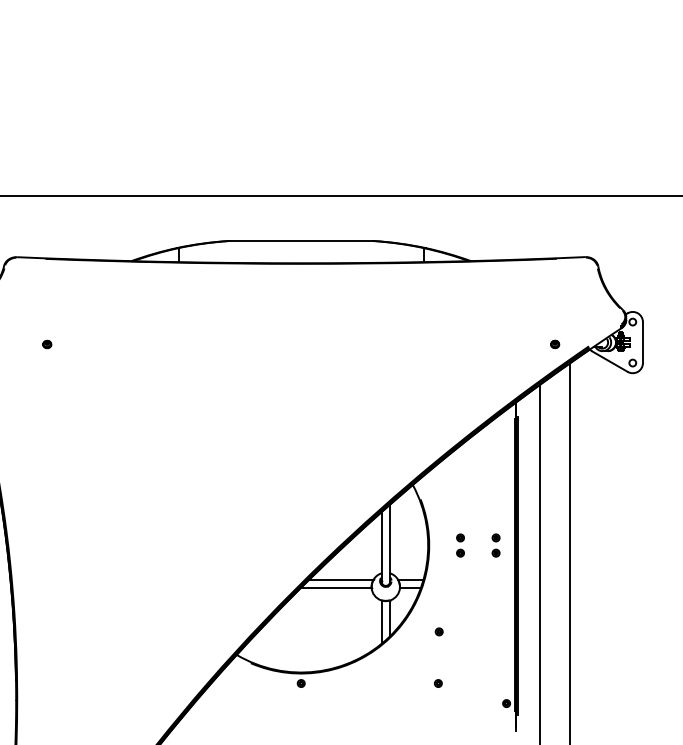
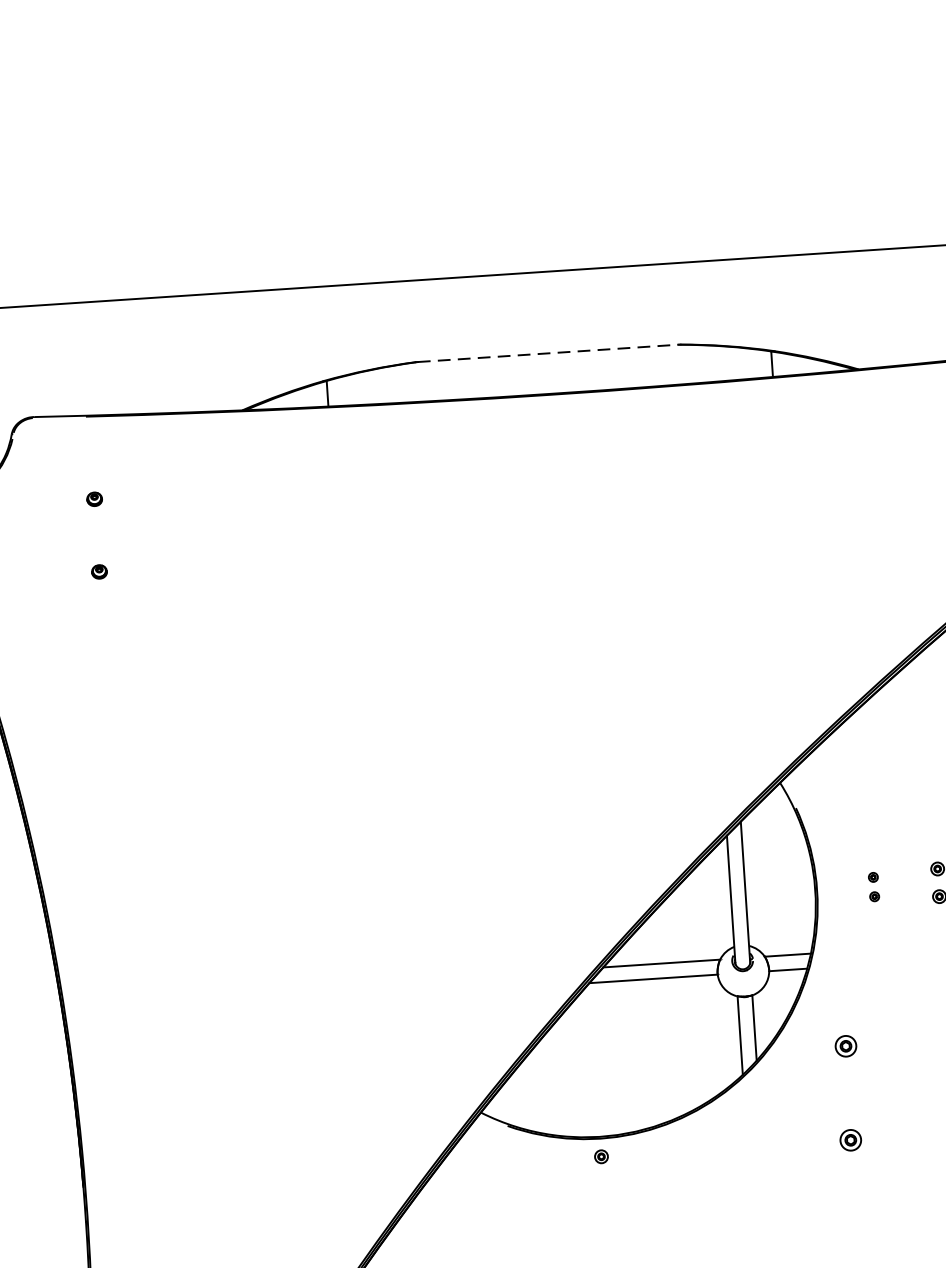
line: (301, 241) -> (548, 354), solid -> dashed
part: (47, 304) -> (95, 499), added
part: (460, 545) -> (873, 886), size x0.7
part: (438, 631) -> (844, 1045), size x1.6
part: (437, 683) -> (848, 1140), size x1.6

